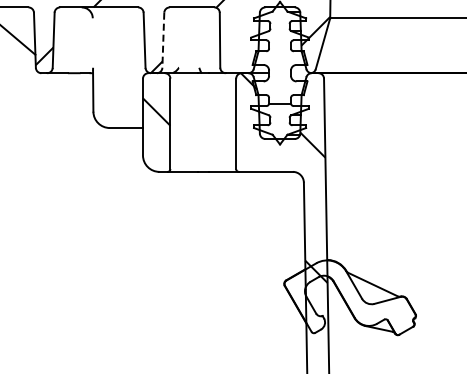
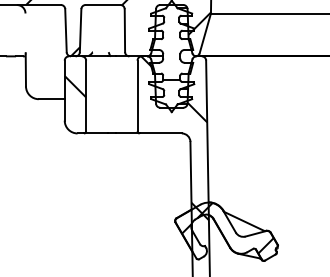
line: (163, 40) -> (80, 30), dashed -> solid
hatch: (351, 293) -> (227, 228), added

